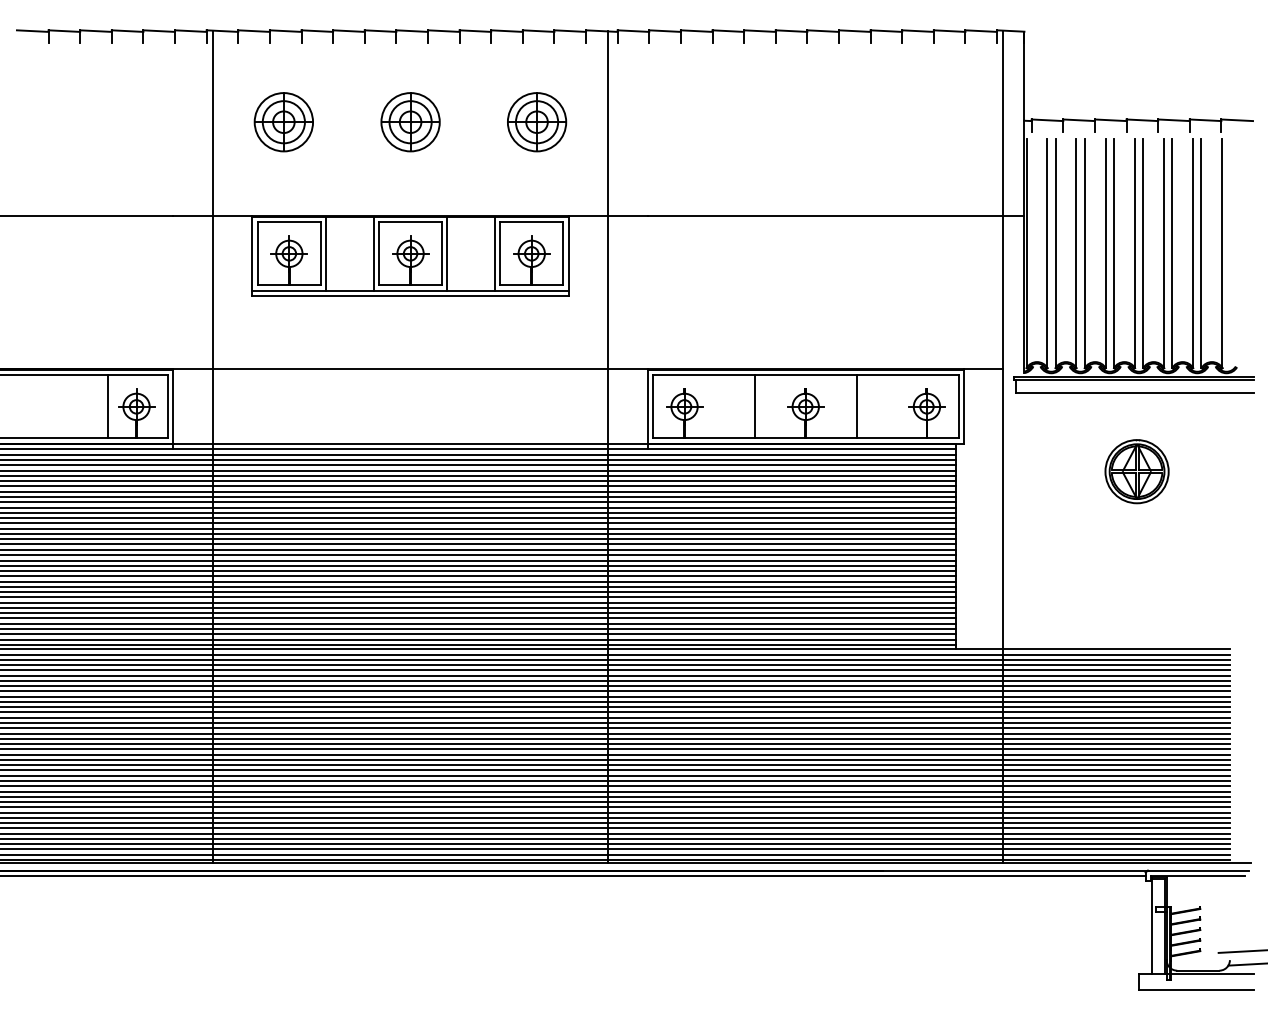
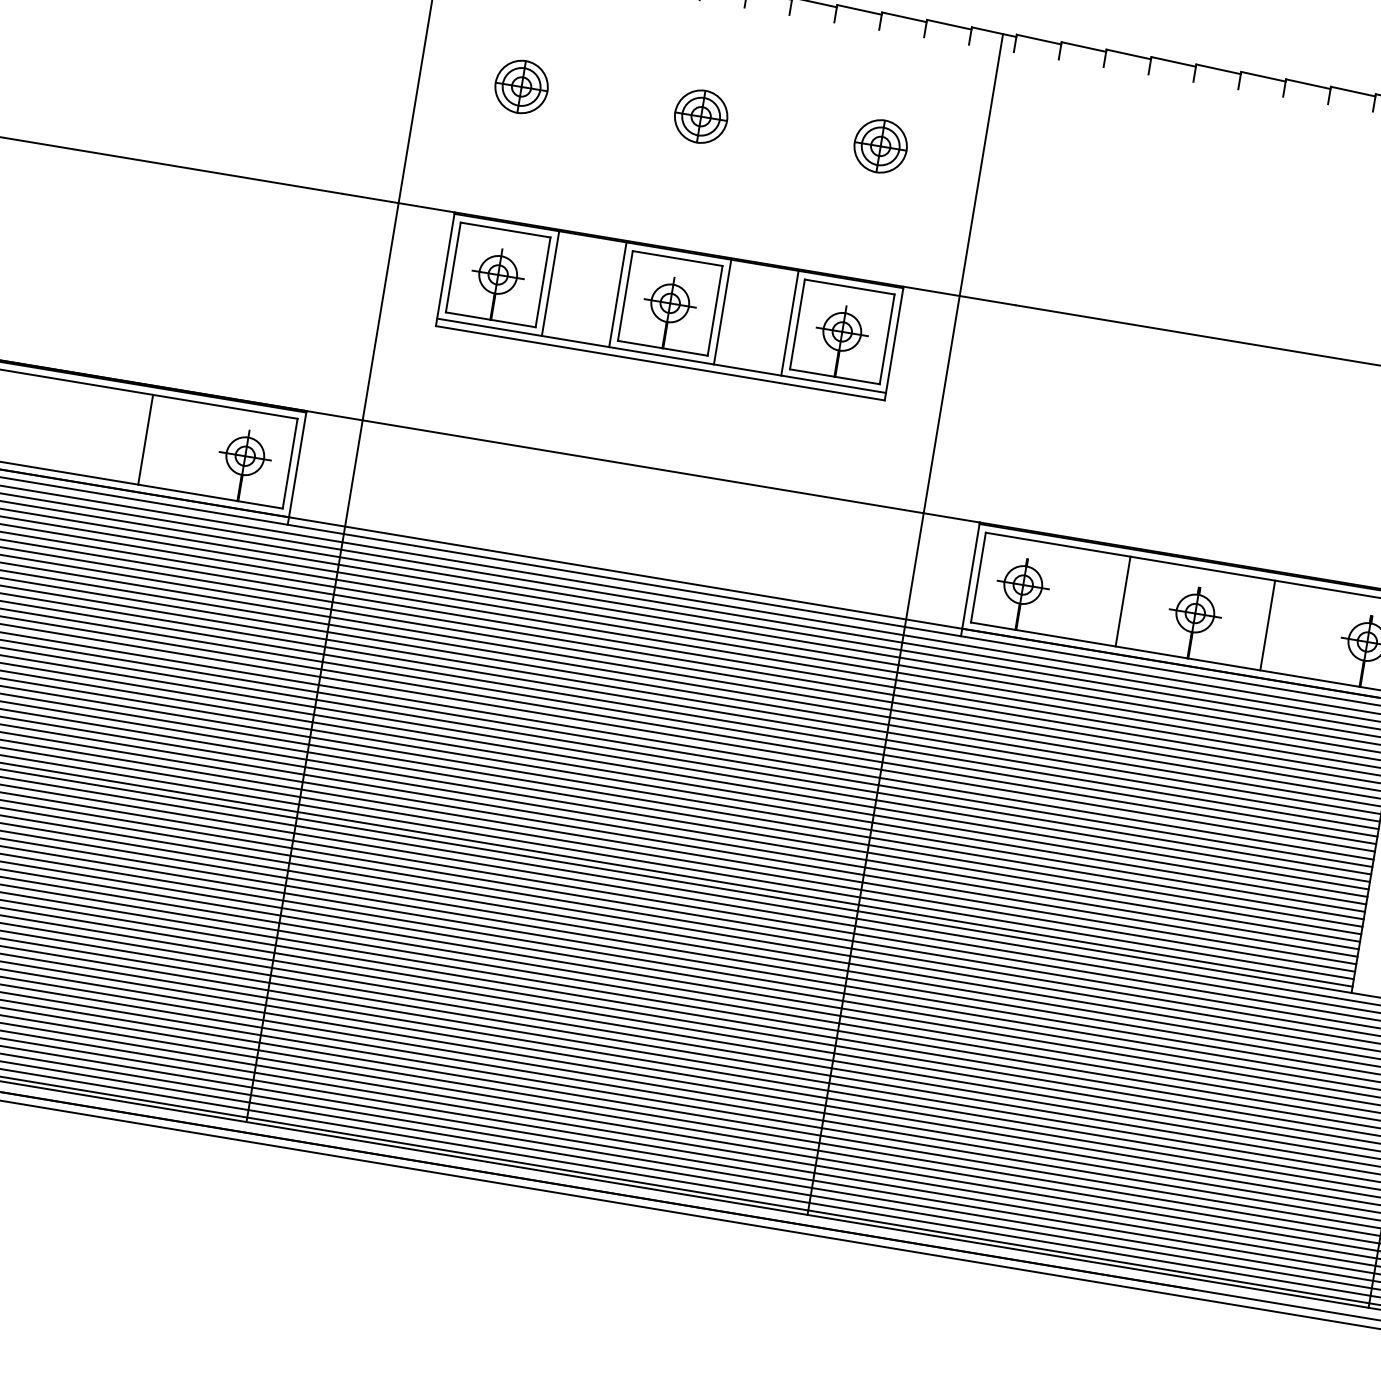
part: (284, 122) -> (522, 87), size x0.62
part: (410, 122) -> (701, 116), size x0.62
part: (536, 122) -> (879, 146), size x0.62
line: (108, 406) -> (145, 439), moved

